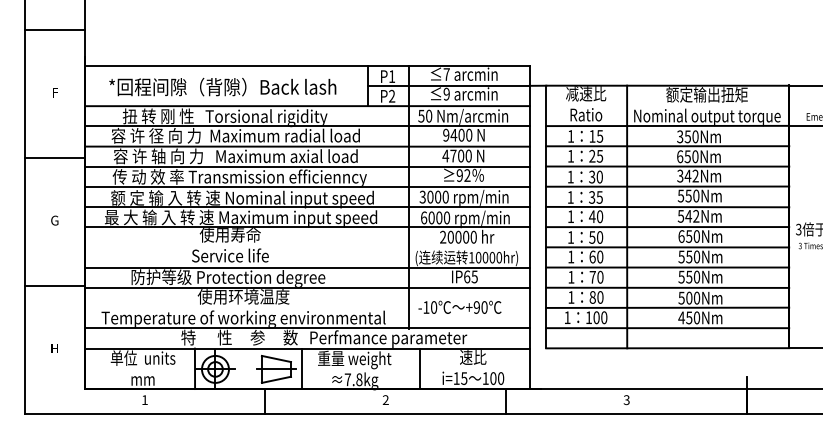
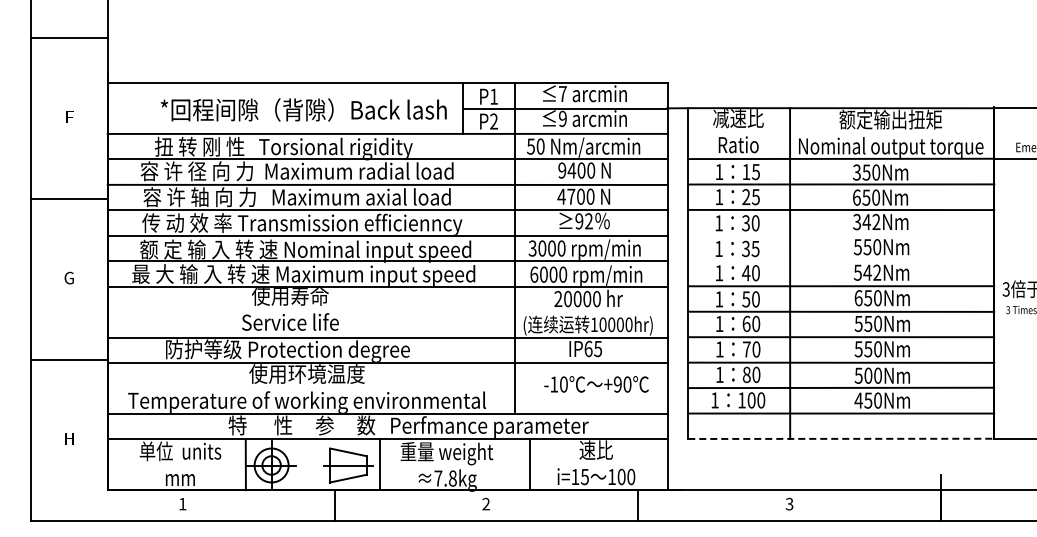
text: (222, 86) -> (303, 109), moved
line: (667, 186) -> (841, 235), removed
line: (667, 206) -> (841, 260), removed
text: (459, 307) -> (596, 384), moved
line: (667, 347) -> (841, 438), solid -> dashed

